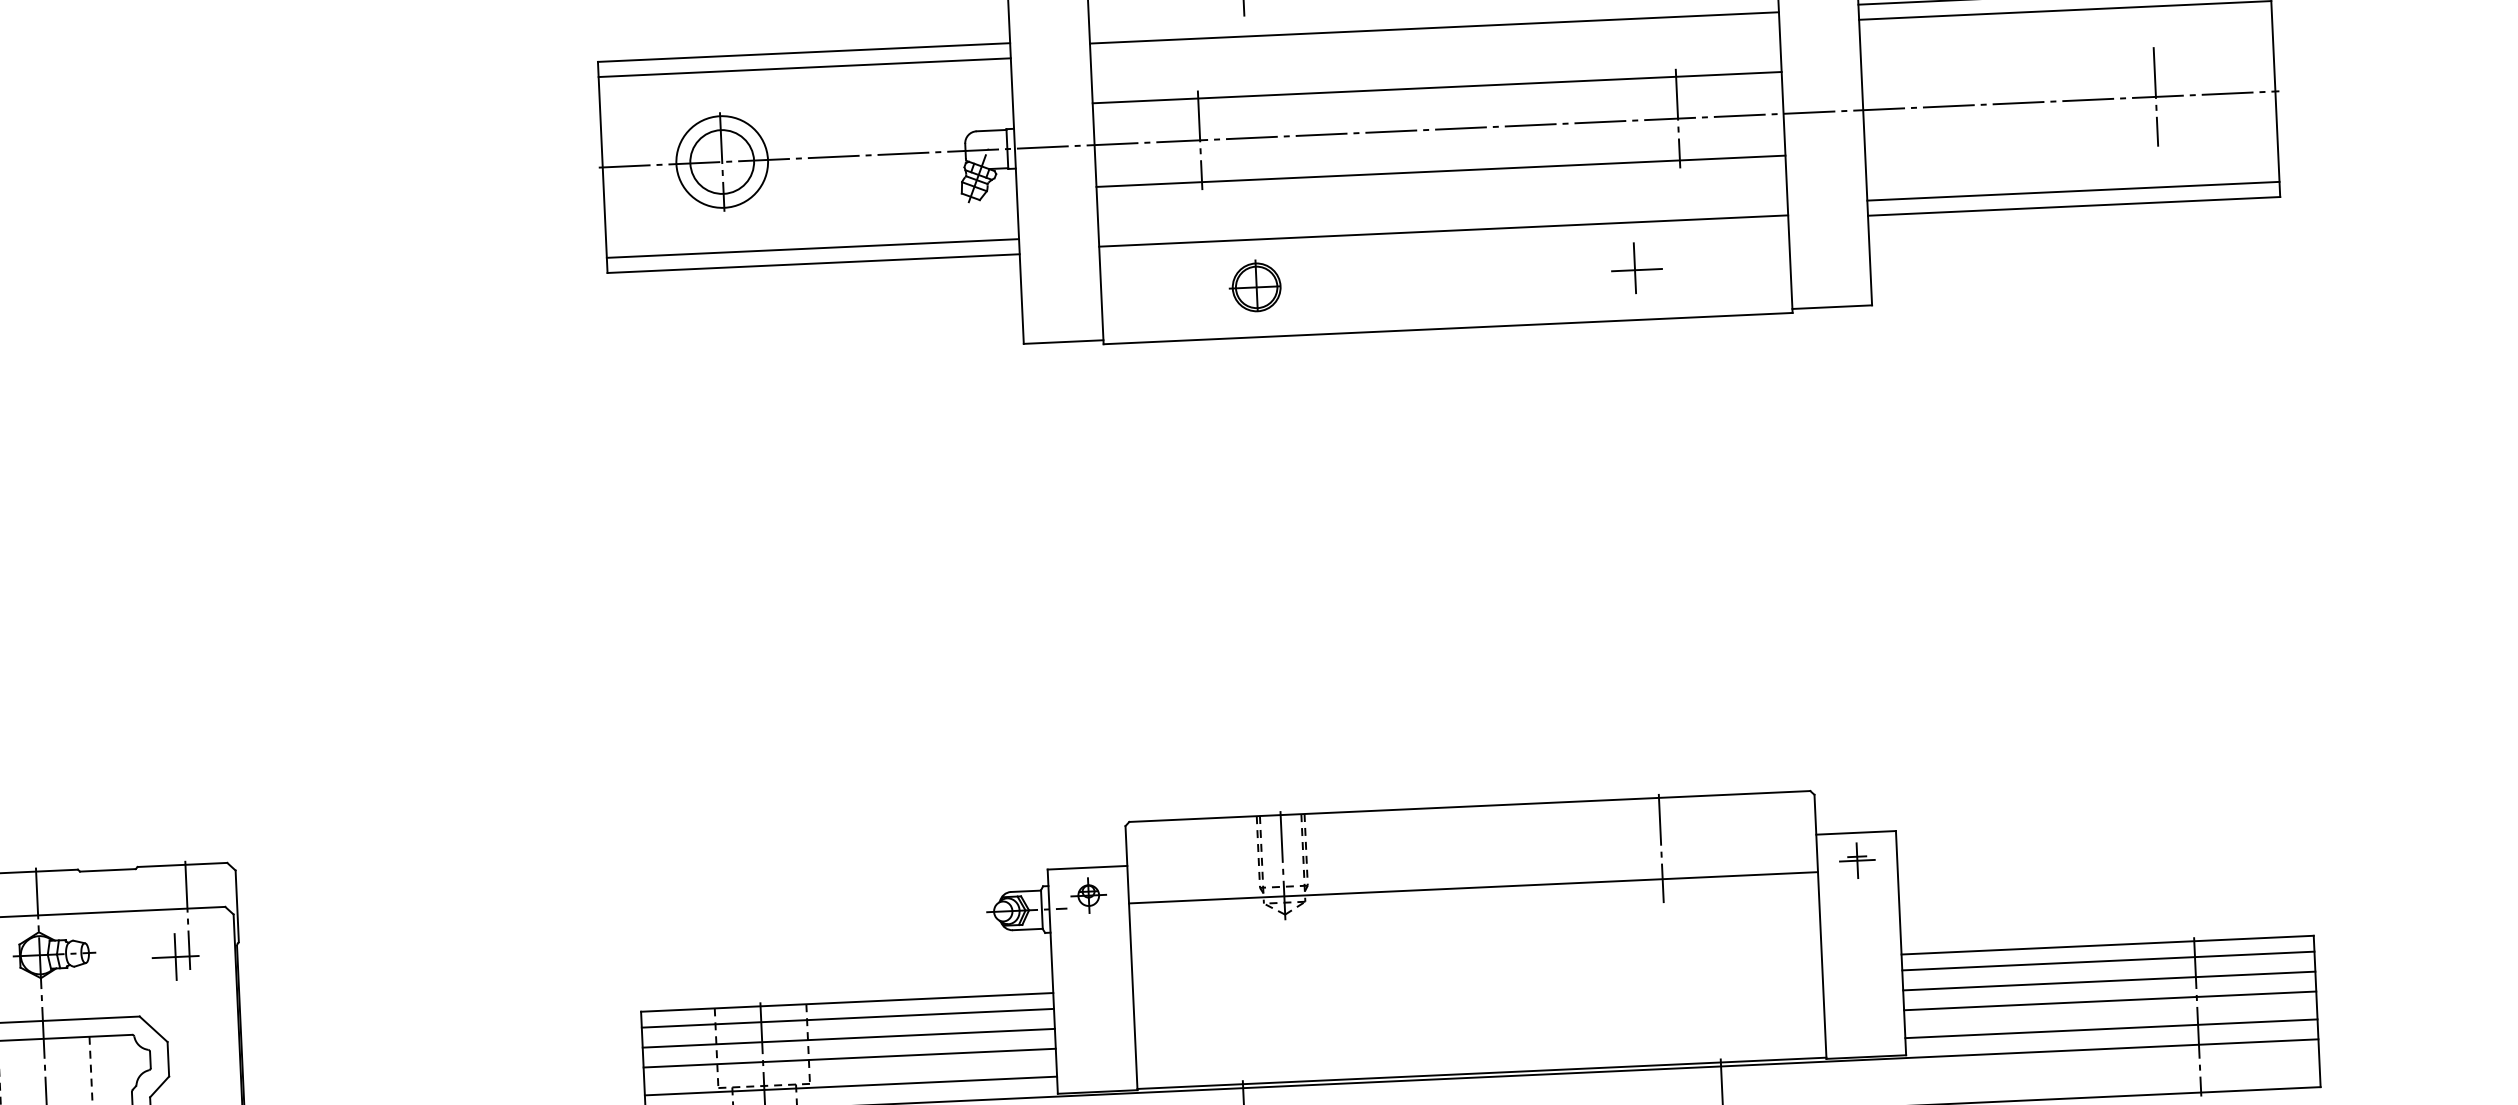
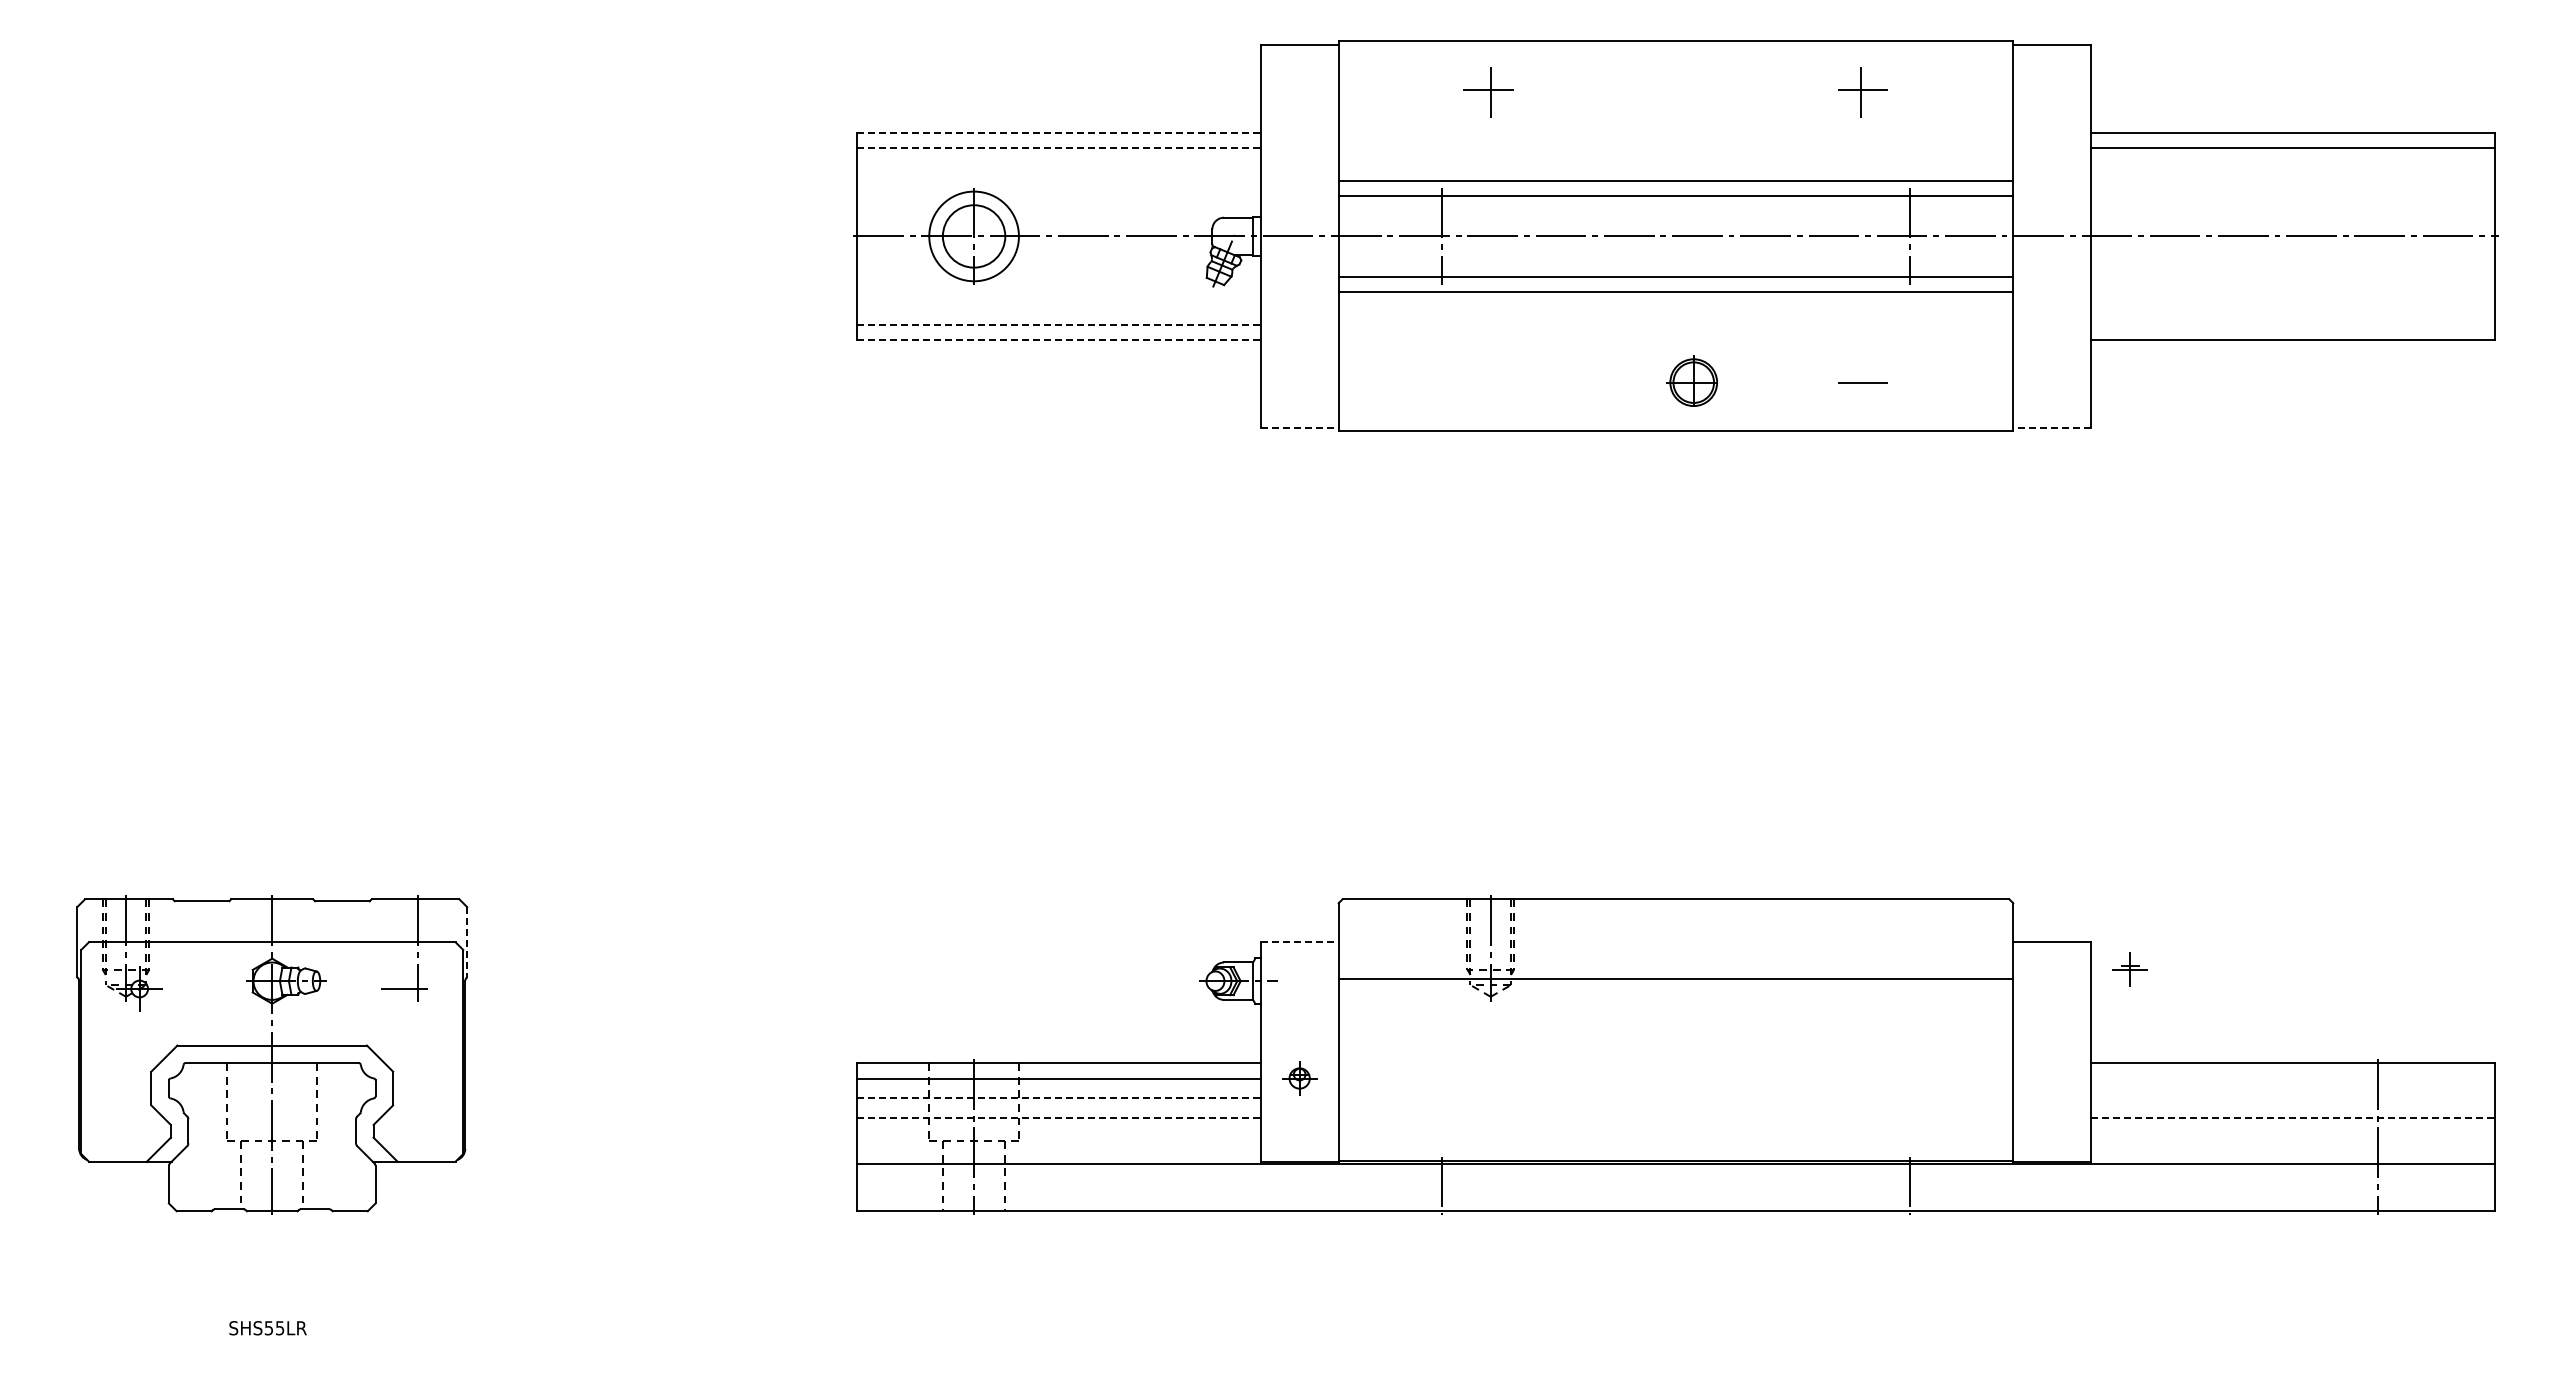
line: (1434, 28) -> (1675, 181), moved
line: (803, 52) -> (1058, 133), solid -> dashed
line: (804, 67) -> (1058, 147), solid -> dashed
line: (2155, 96) -> (2377, 236), removed
line: (2072, 190) -> (2292, 324), removed
line: (1443, 230) -> (1675, 291), moved
line: (812, 248) -> (1058, 324), solid -> dashed
line: (813, 263) -> (1058, 339), solid -> dashed
line: (1635, 270) -> (1861, 382), removed
part: (1254, 285) -> (1691, 380), moved
line: (1832, 307) -> (2052, 427), solid -> dashed
line: (1063, 342) -> (1299, 427), solid -> dashed
line: (1661, 848) -> (1861, 948), removed
part: (1856, 860) -> (2129, 969), moved
line: (1087, 868) -> (1299, 942), solid -> dashed
part: (1088, 895) -> (1299, 1078), moved
line: (237, 906) -> (467, 942), solid -> dashed
line: (175, 956) -> (404, 988), removed
line: (2107, 960) -> (2292, 1078), removed
line: (2108, 981) -> (2292, 1098), removed
line: (2110, 1000) -> (2293, 1117), solid -> dashed
line: (2110, 1028) -> (2292, 1144), removed
line: (848, 1038) -> (1058, 1098), solid -> dashed
line: (849, 1057) -> (1058, 1117), solid -> dashed
line: (850, 1085) -> (1058, 1144), removed

